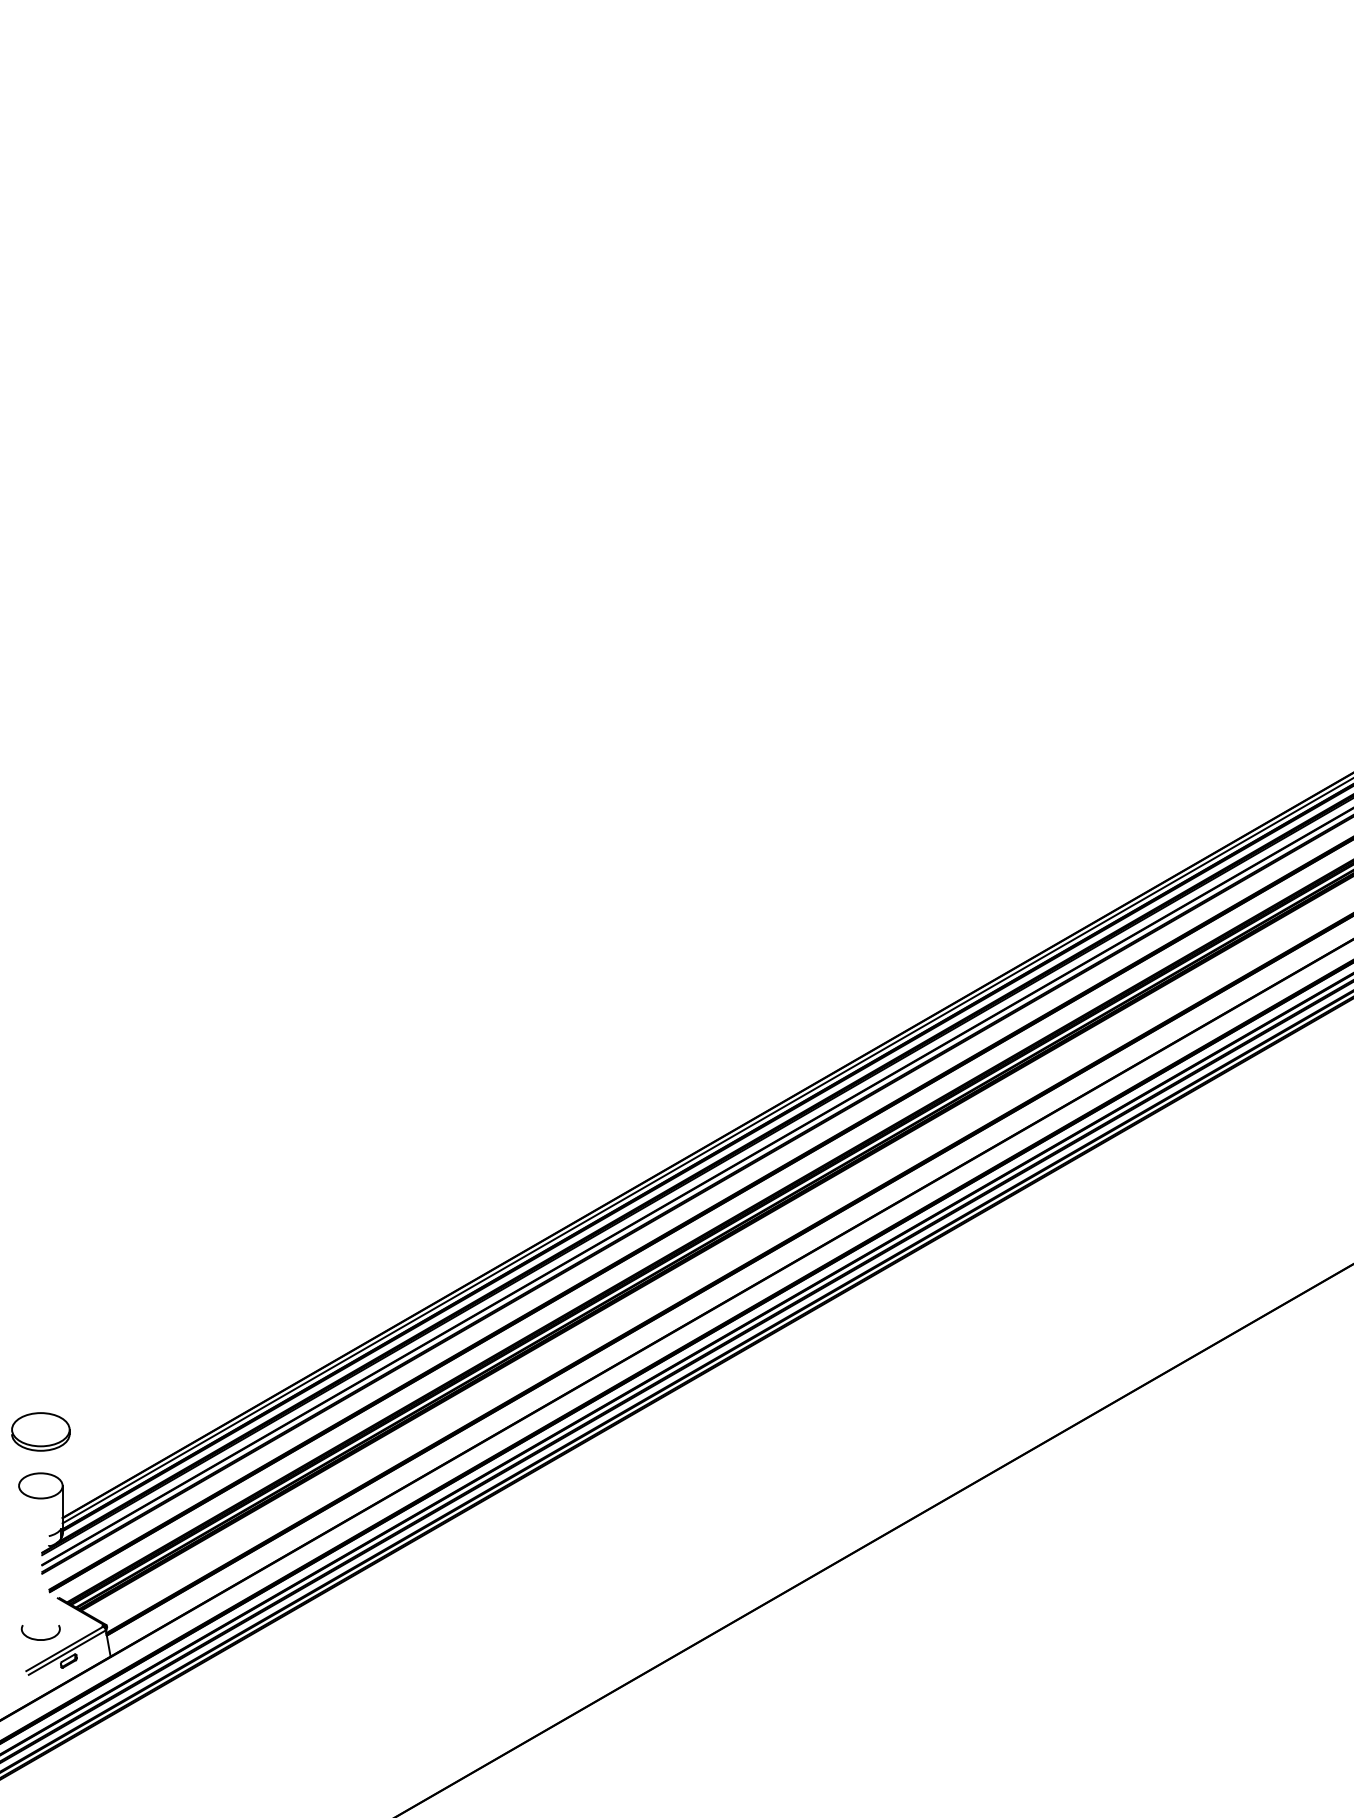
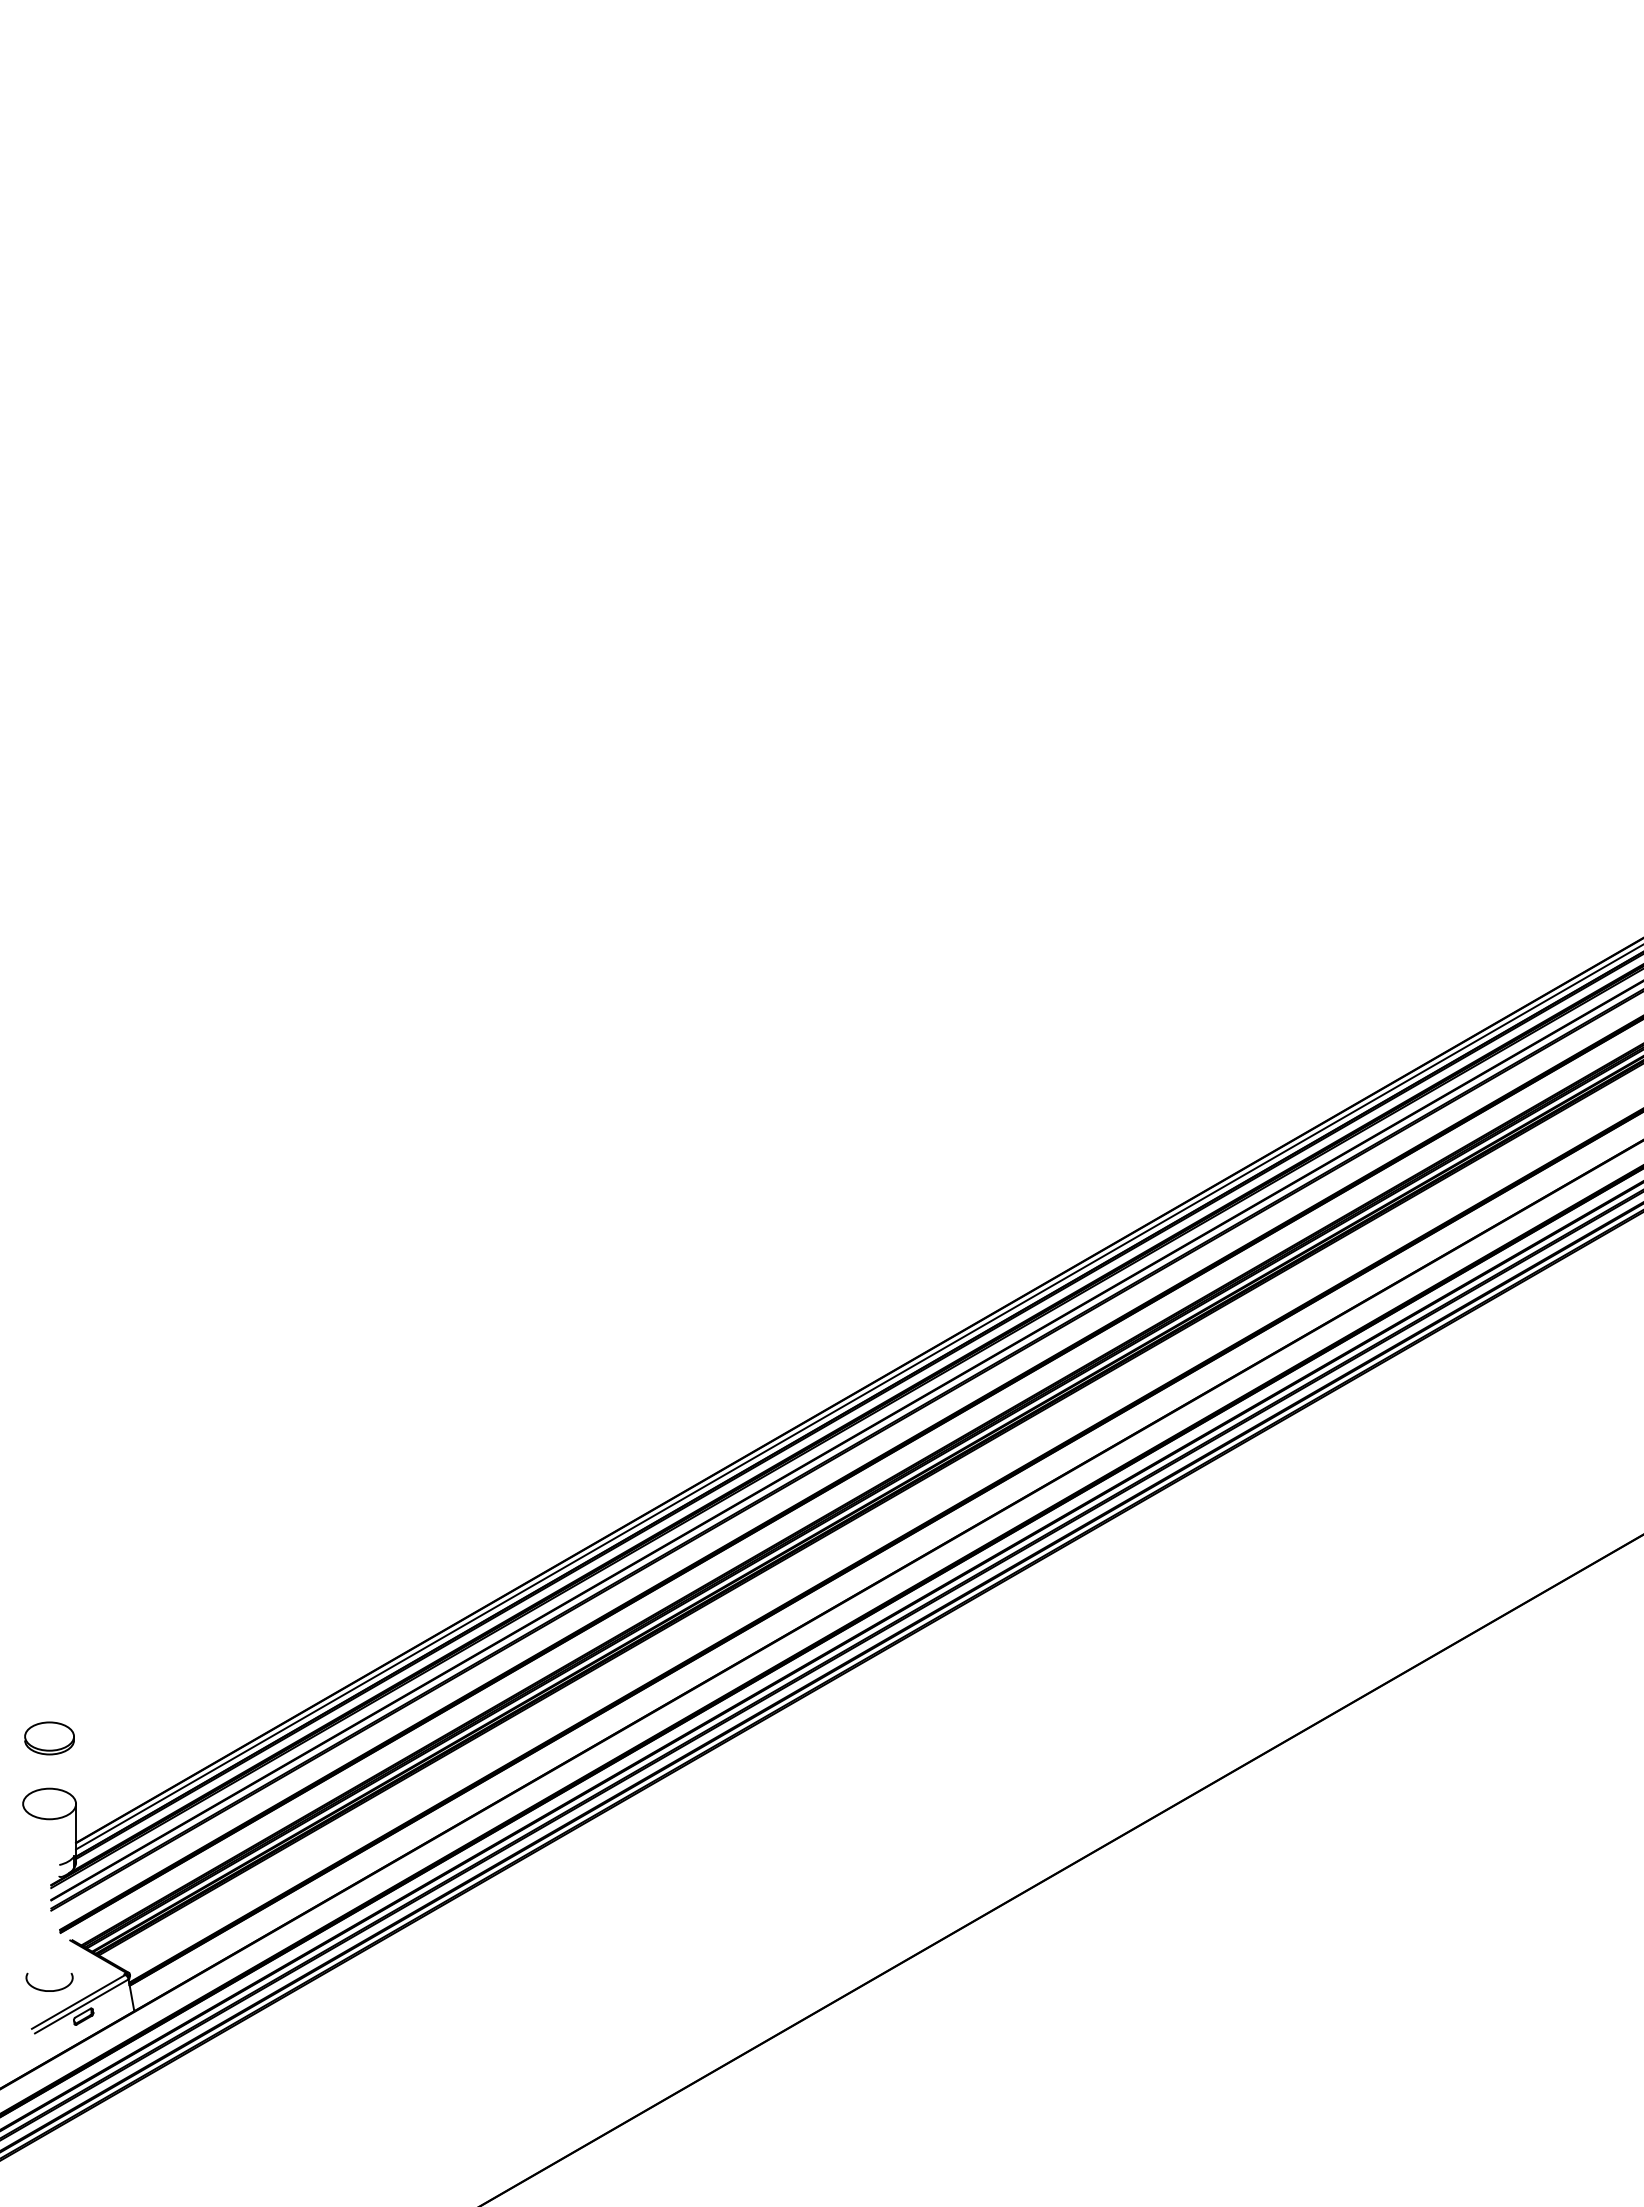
part: (40, 1431) -> (49, 1738), size x0.7

